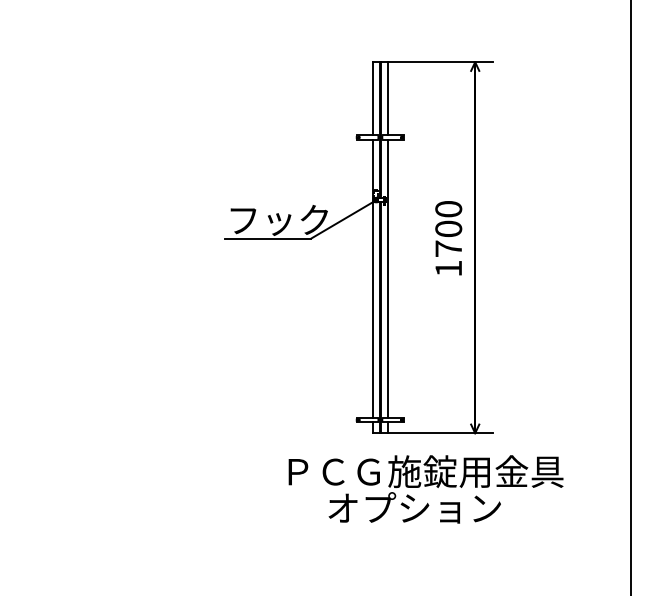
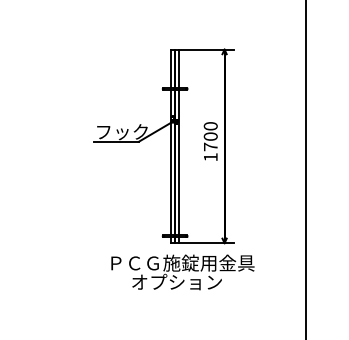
text: (425, 489) -> (182, 272), moved

